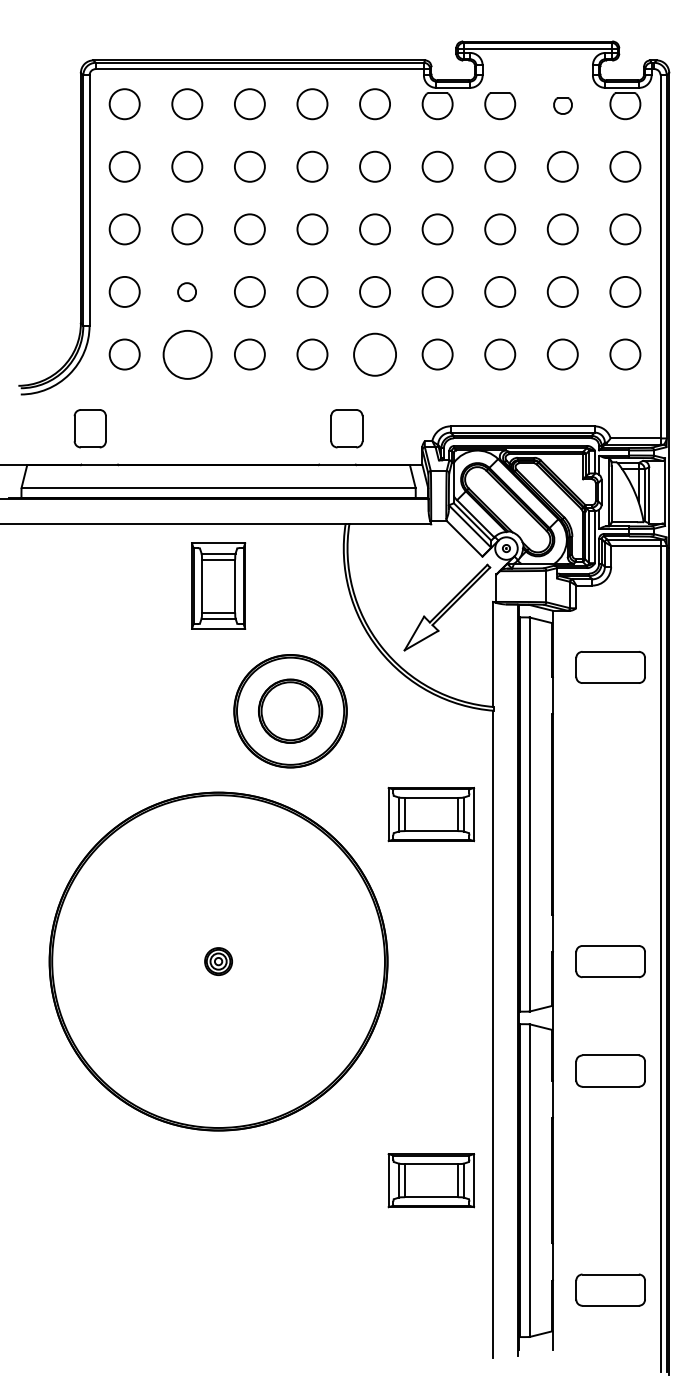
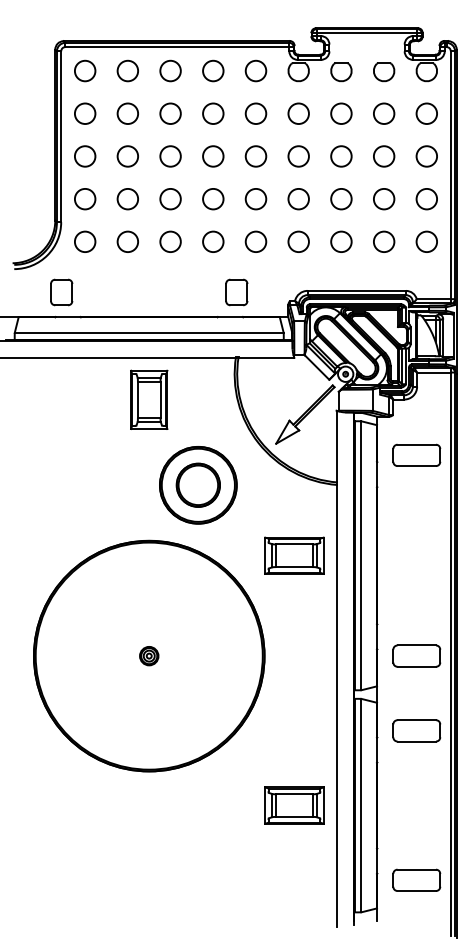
part: (563, 106) -> (384, 72), size x1.67
circle: (186, 292) -> (127, 199), size x1.67
circle: (186, 353) -> (127, 241), size x0.62
circle: (374, 353) -> (255, 241), size x0.71

